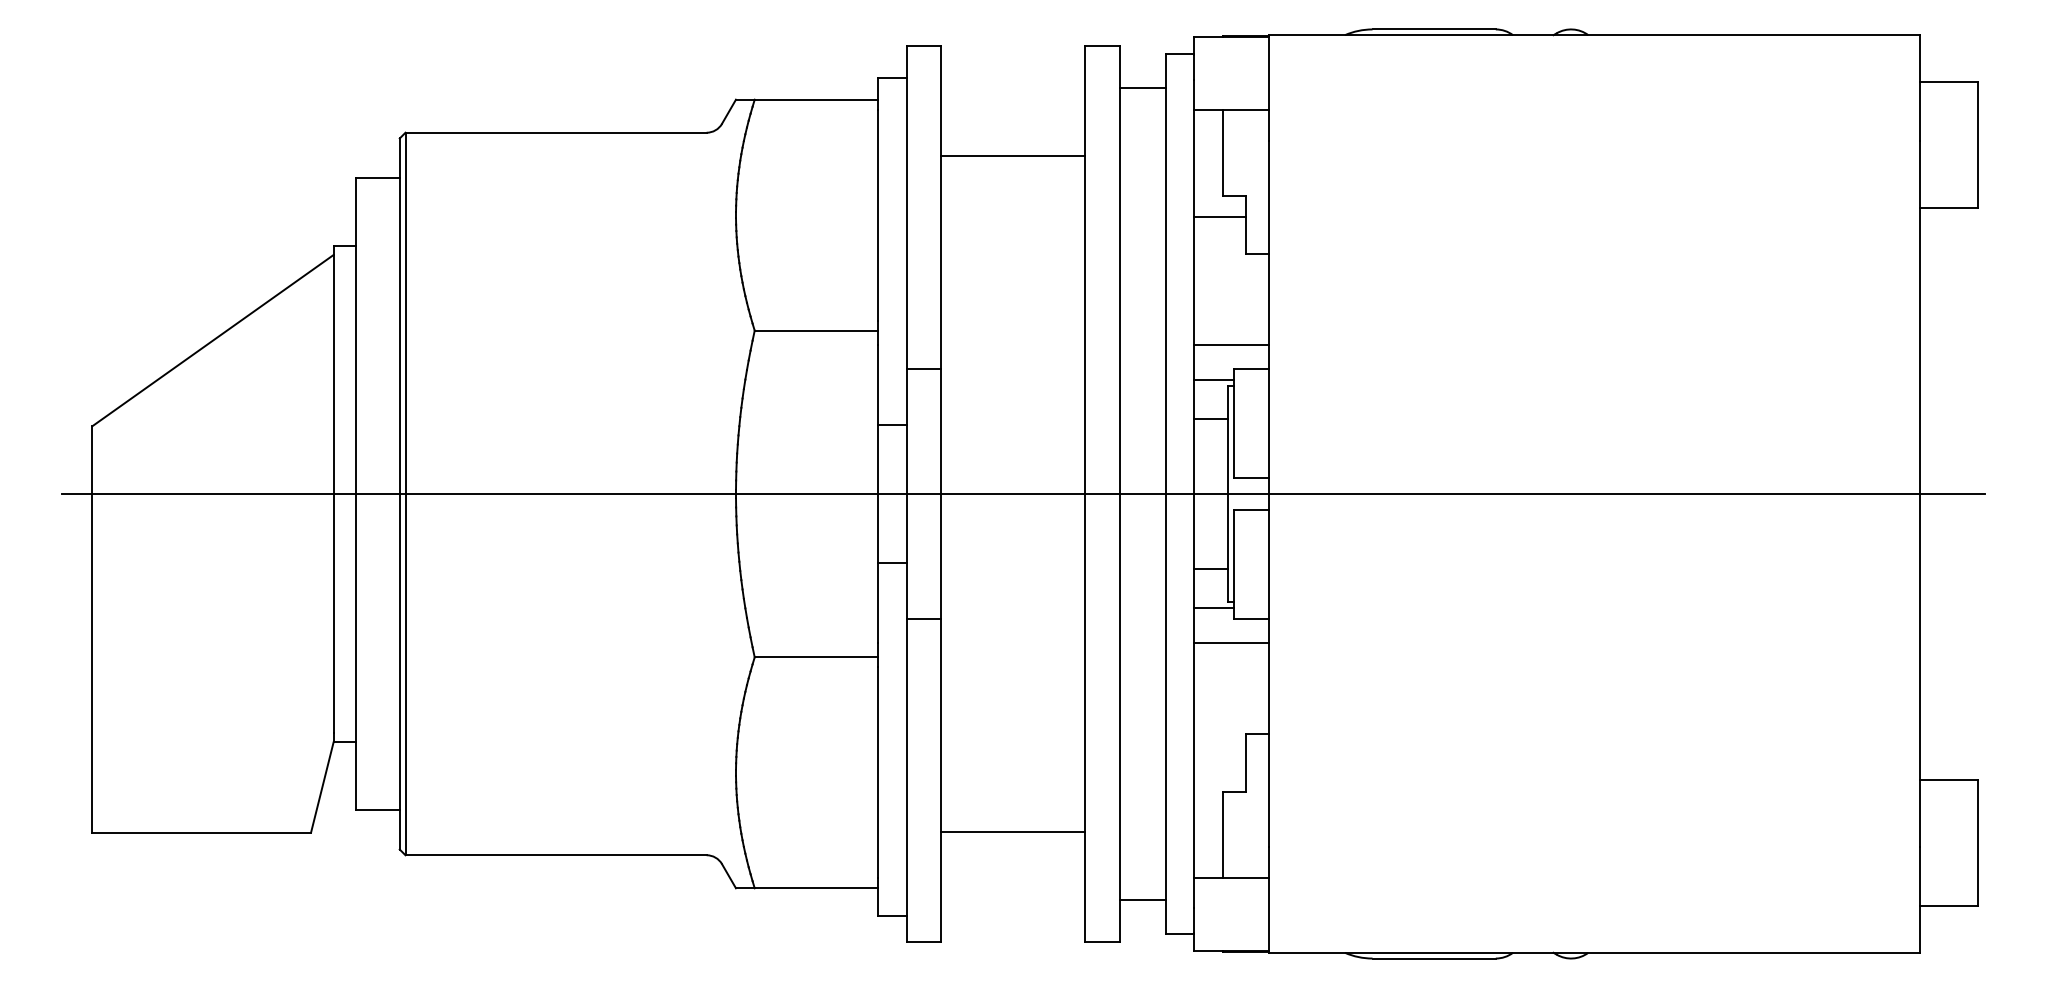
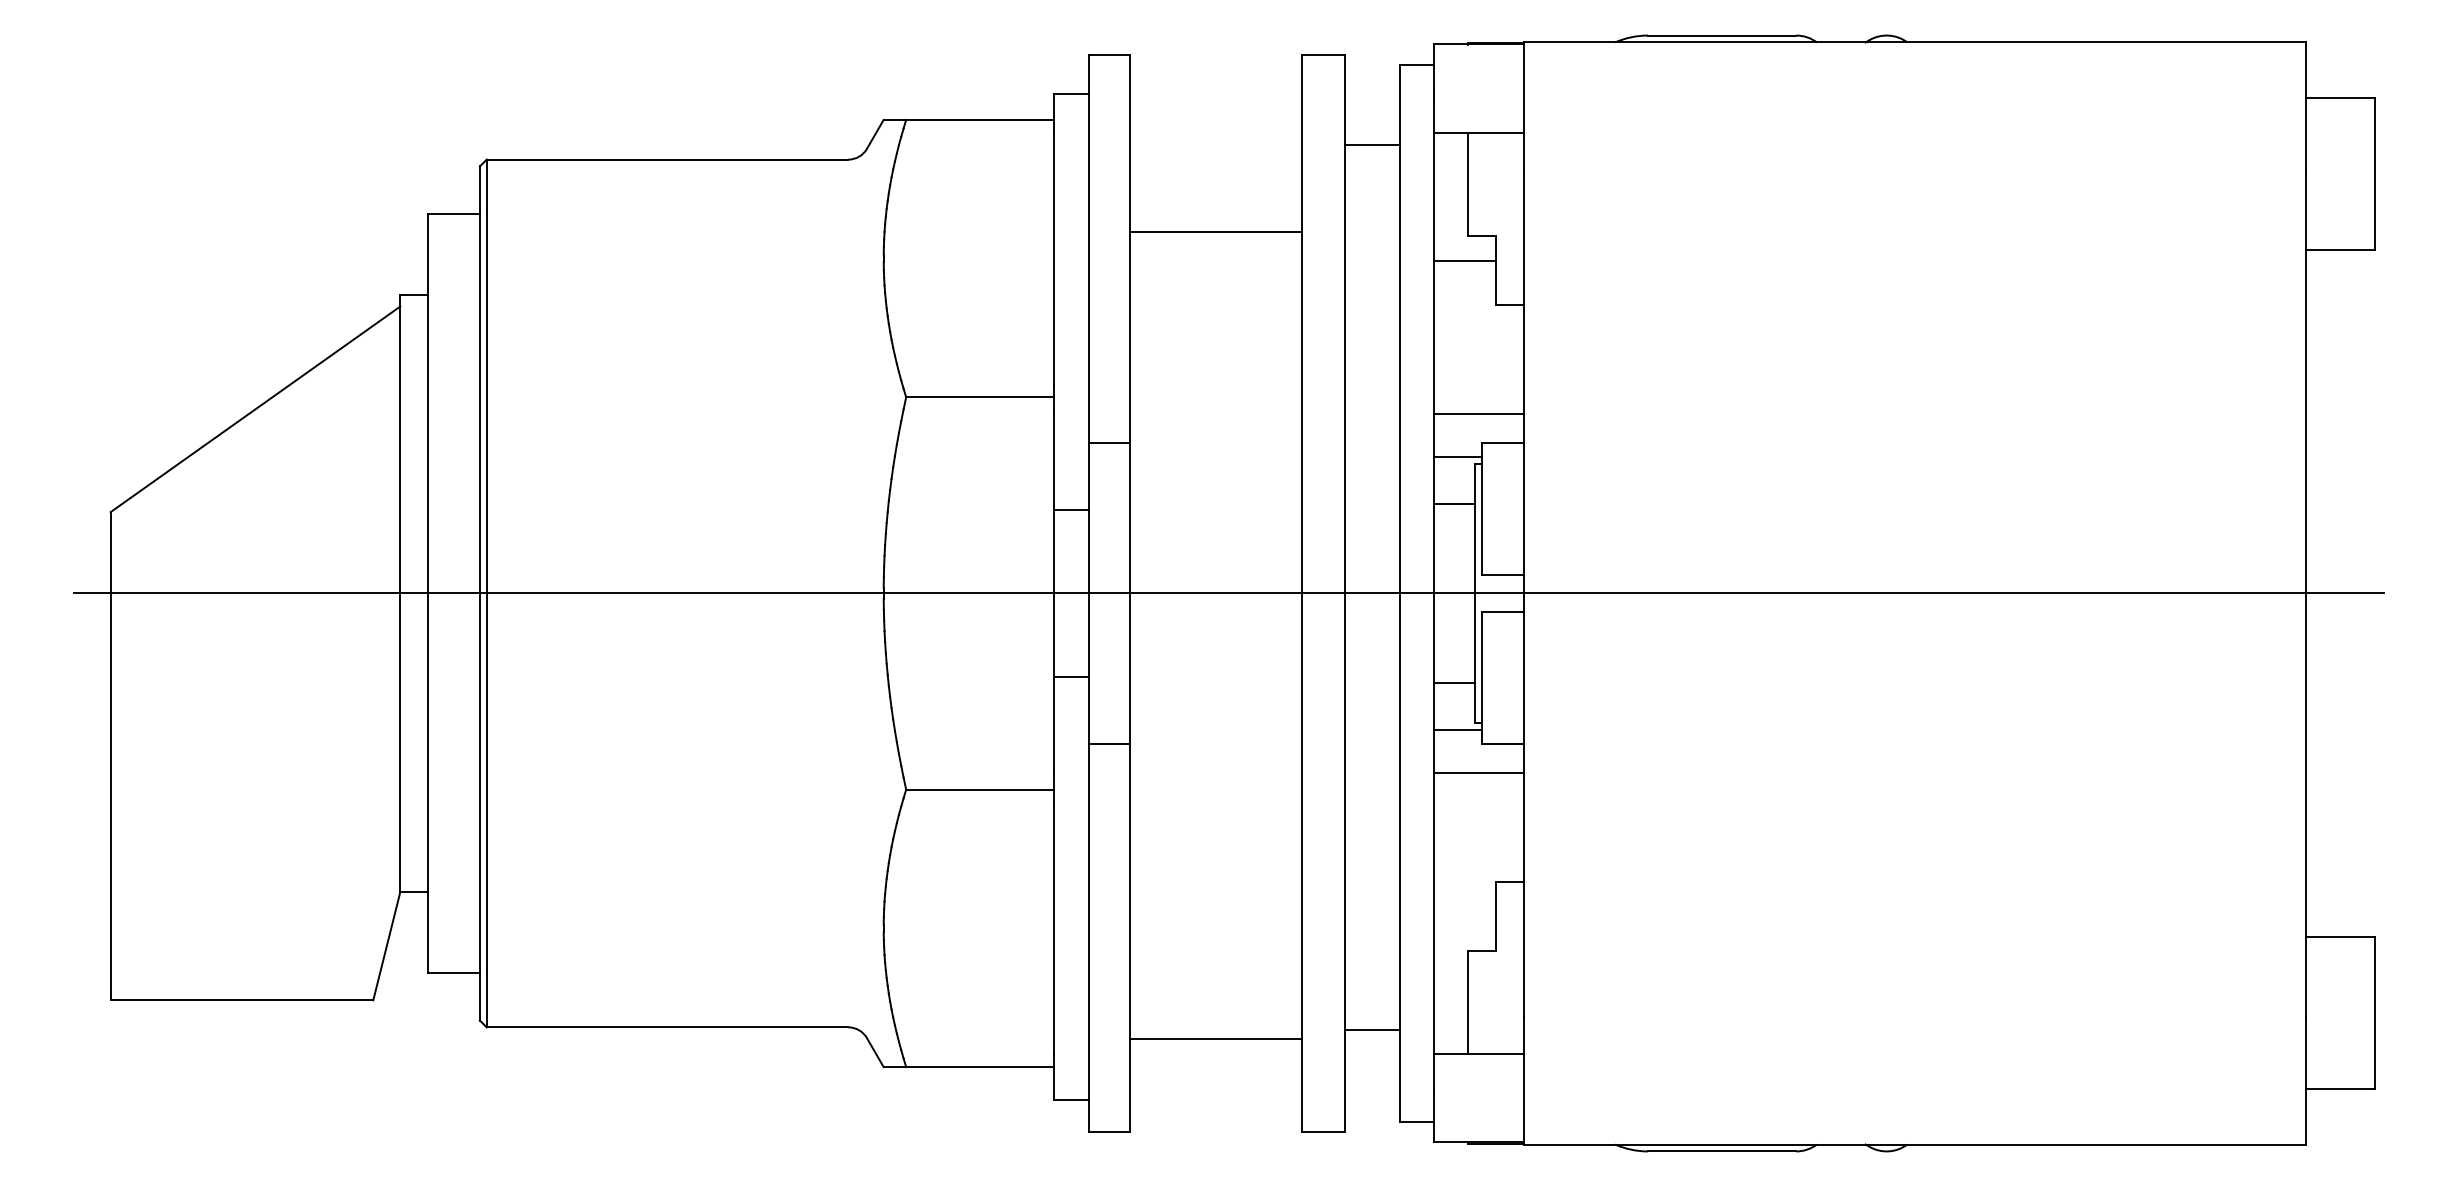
line: (1142, 87) -> (1372, 145), moved
line: (1013, 155) -> (1216, 232), moved
line: (1013, 832) -> (1216, 1038), moved
line: (1142, 900) -> (1372, 1029), moved

